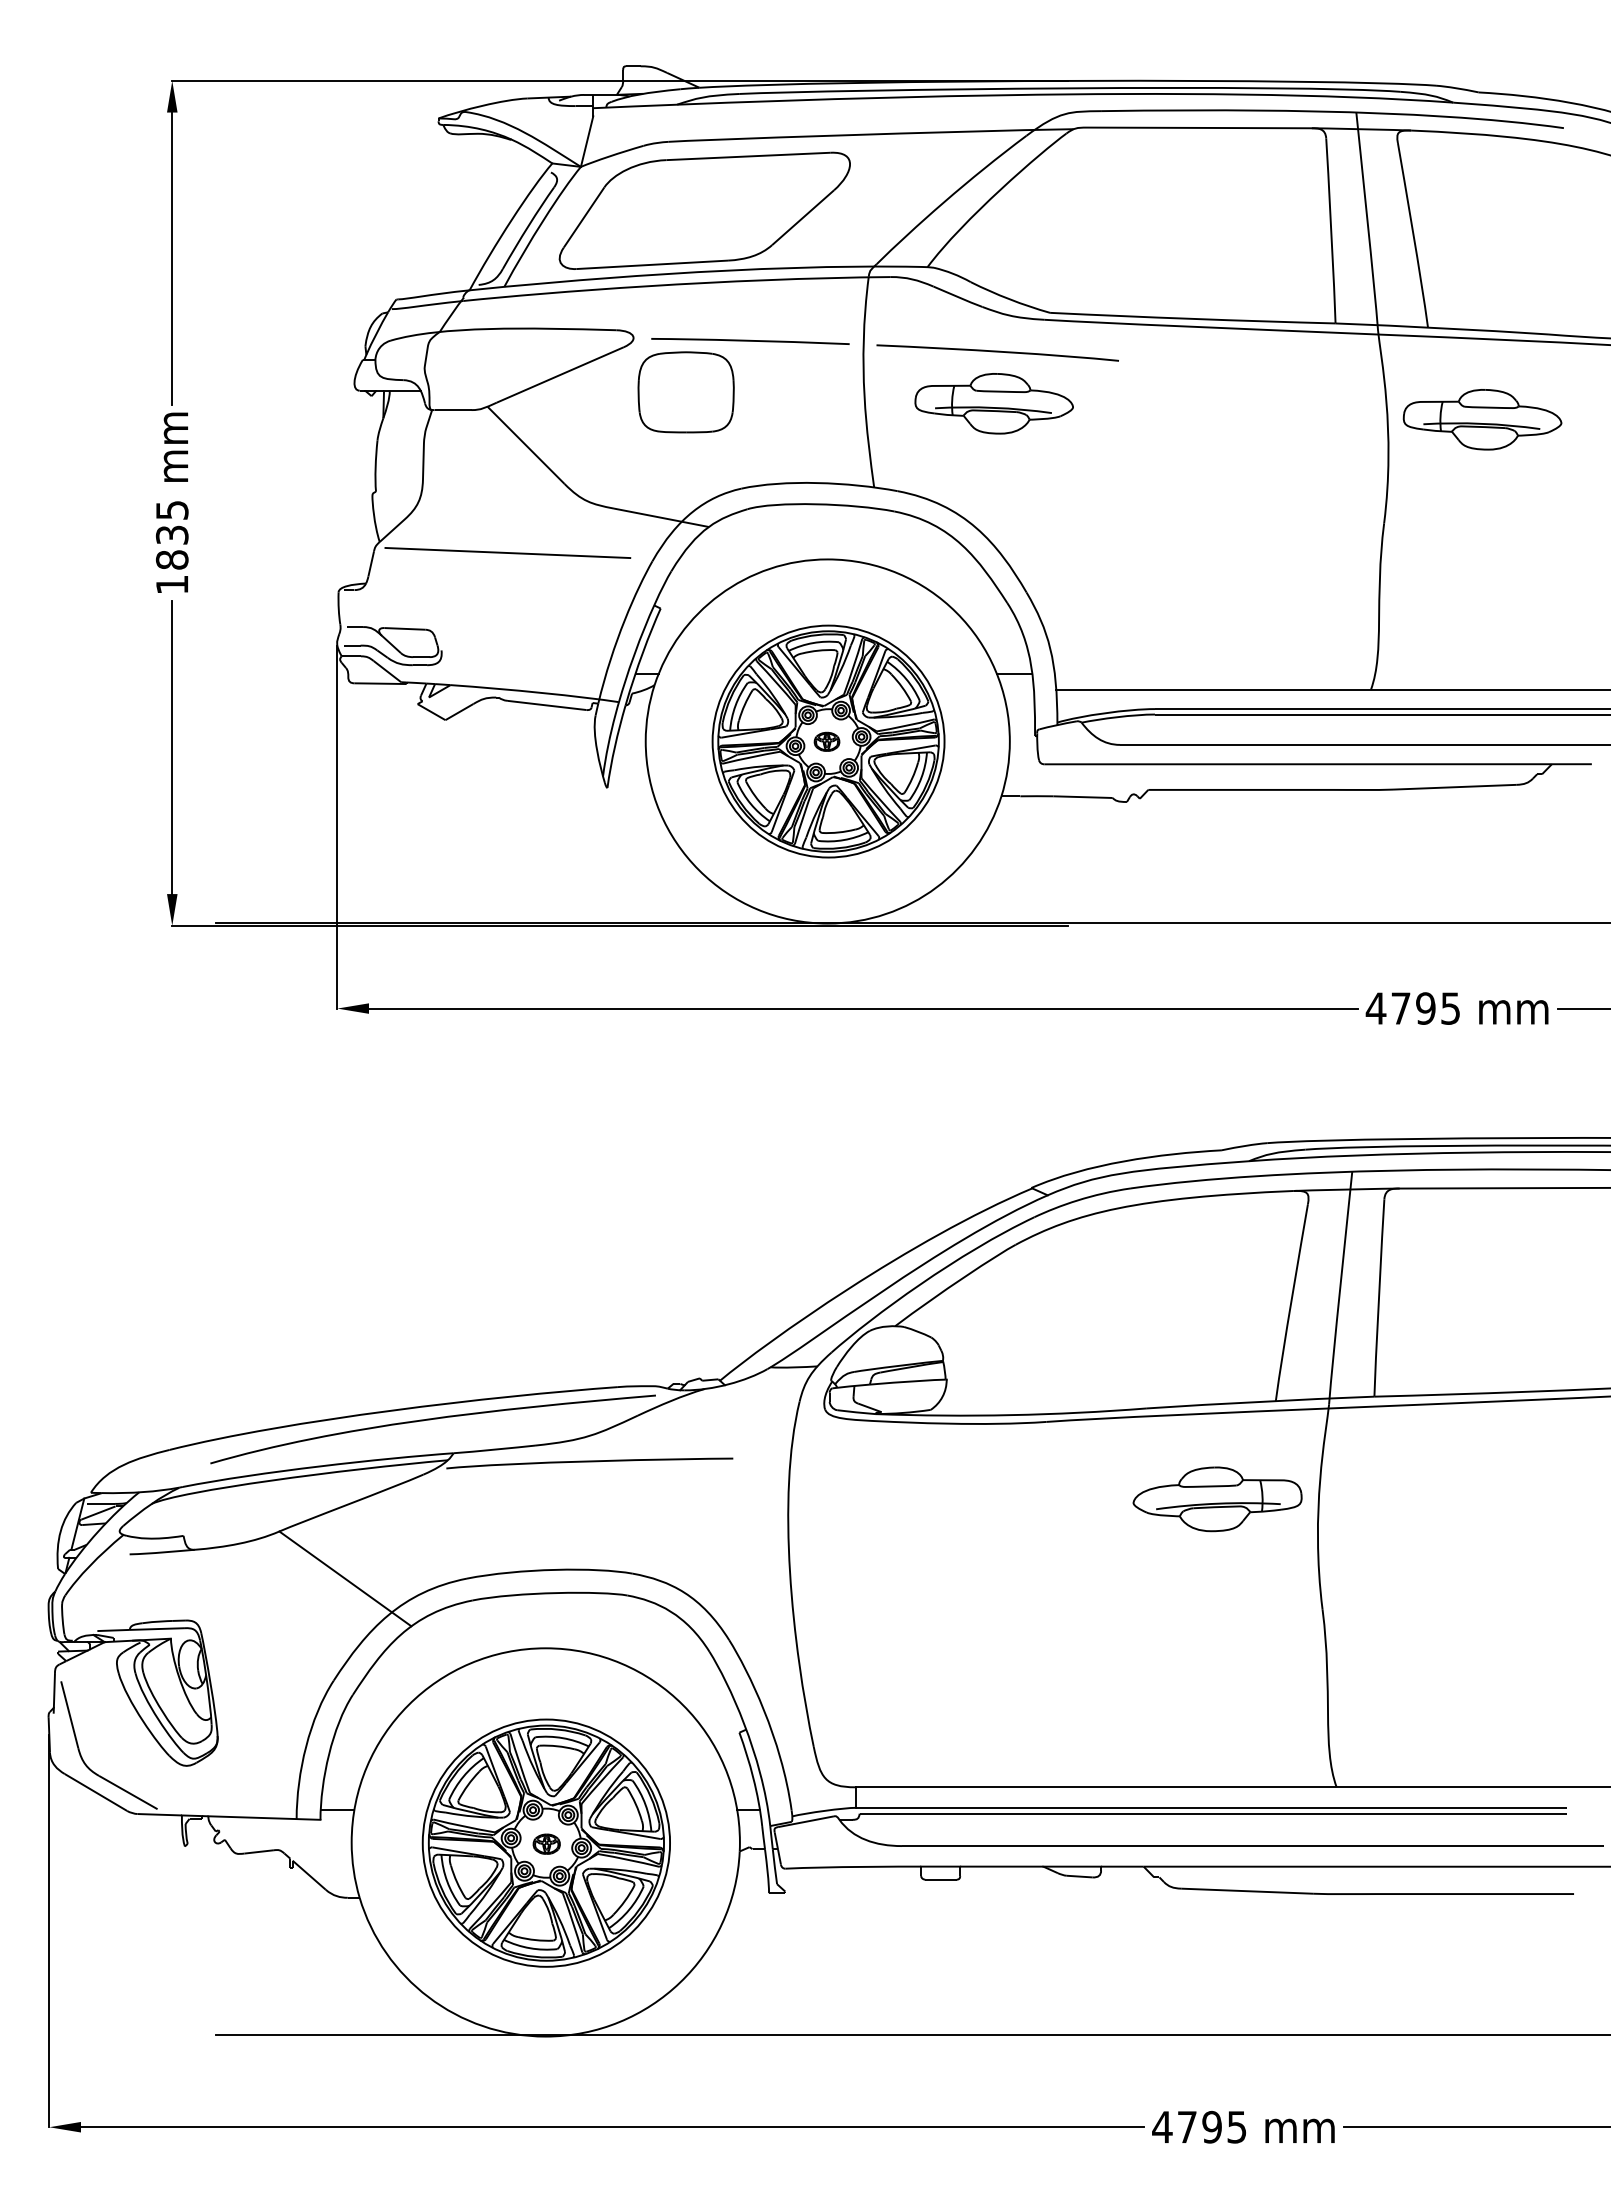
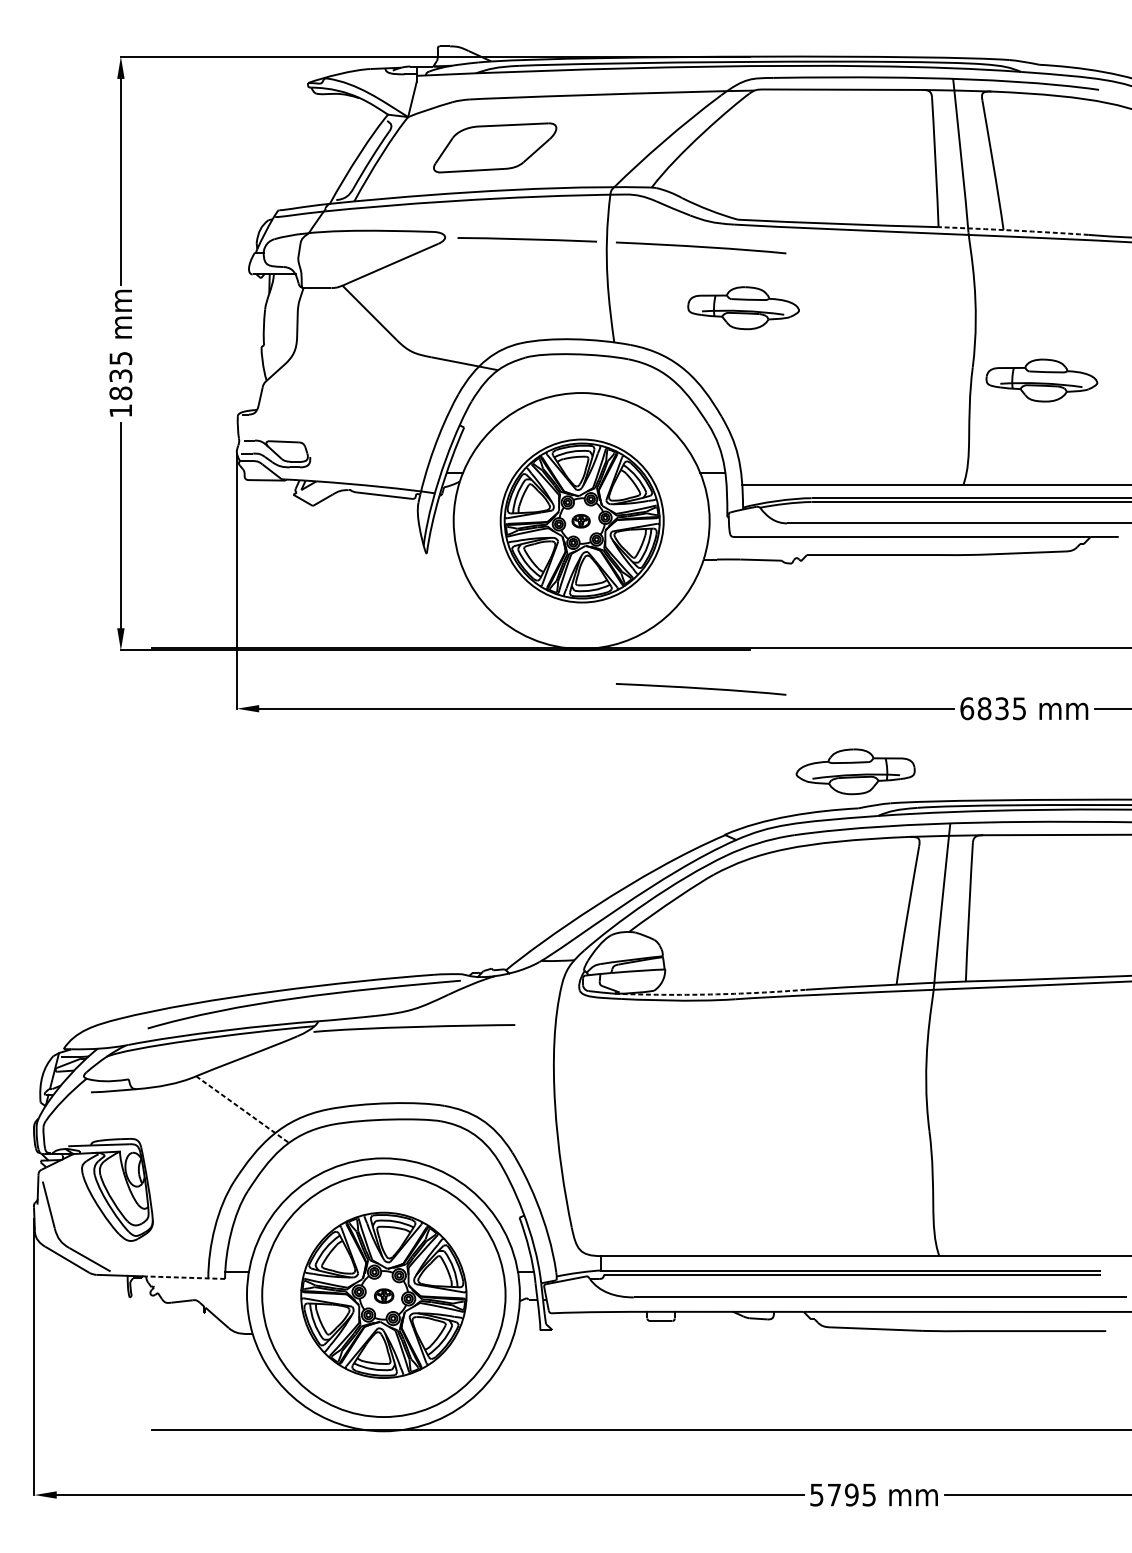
part: (704, 210) -> (495, 147), size x0.6
arc: (1442, 328) -> (1013, 230), solid -> dashed
part: (685, 392) -> (481, 275), removed
part: (993, 403) -> (743, 308), moved
part: (1482, 419) -> (1041, 380), moved
line: (507, 552) -> (356, 388), removed
curve: (997, 980) -> (700, 688), added
text: (1400, 1008) -> (984, 708), 4795 -> 6835
arc: (1011, 1415) -> (710, 994), solid -> dashed
part: (1217, 1499) -> (855, 771), moved
line: (345, 1579) -> (242, 1110), solid -> dashed
line: (263, 1818) -> (185, 1278), solid -> dashed
circle: (546, 1842) -> (383, 1294), size x1.4
text: (1162, 2127) -> (816, 1495), 4795 -> 5795

